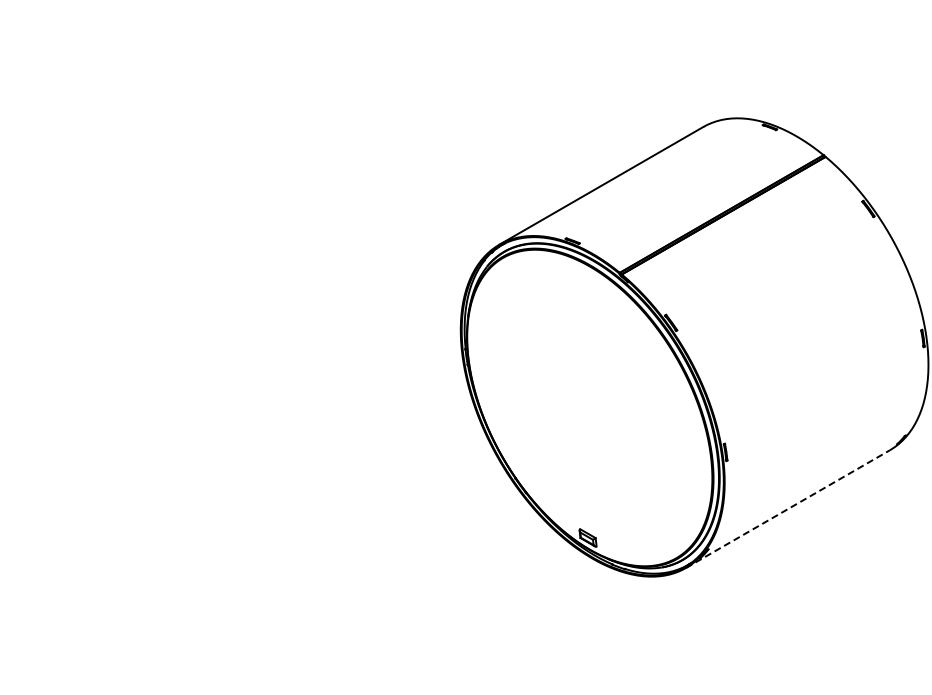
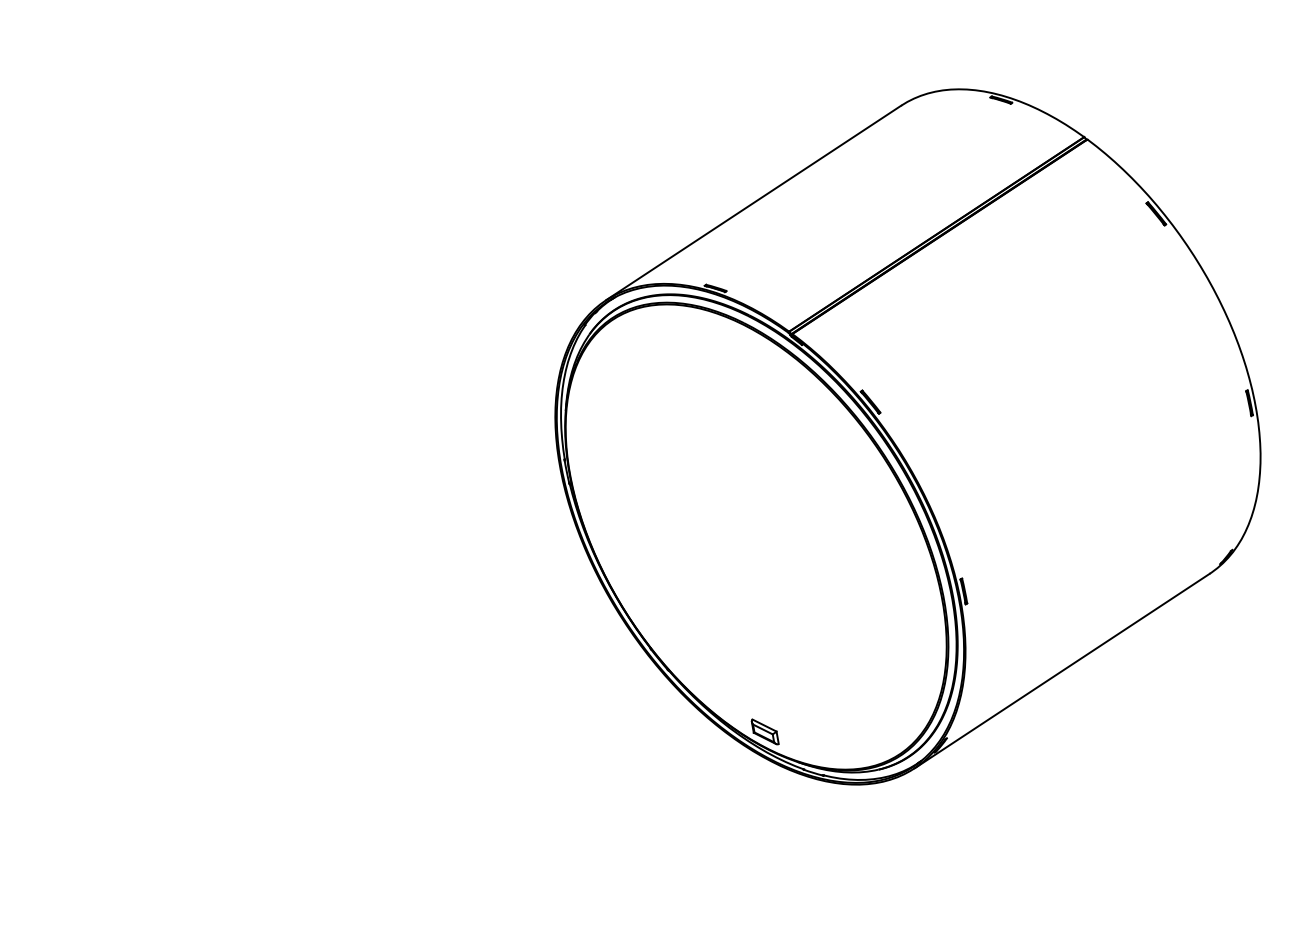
line: (787, 509) -> (1061, 671), dashed -> solid

